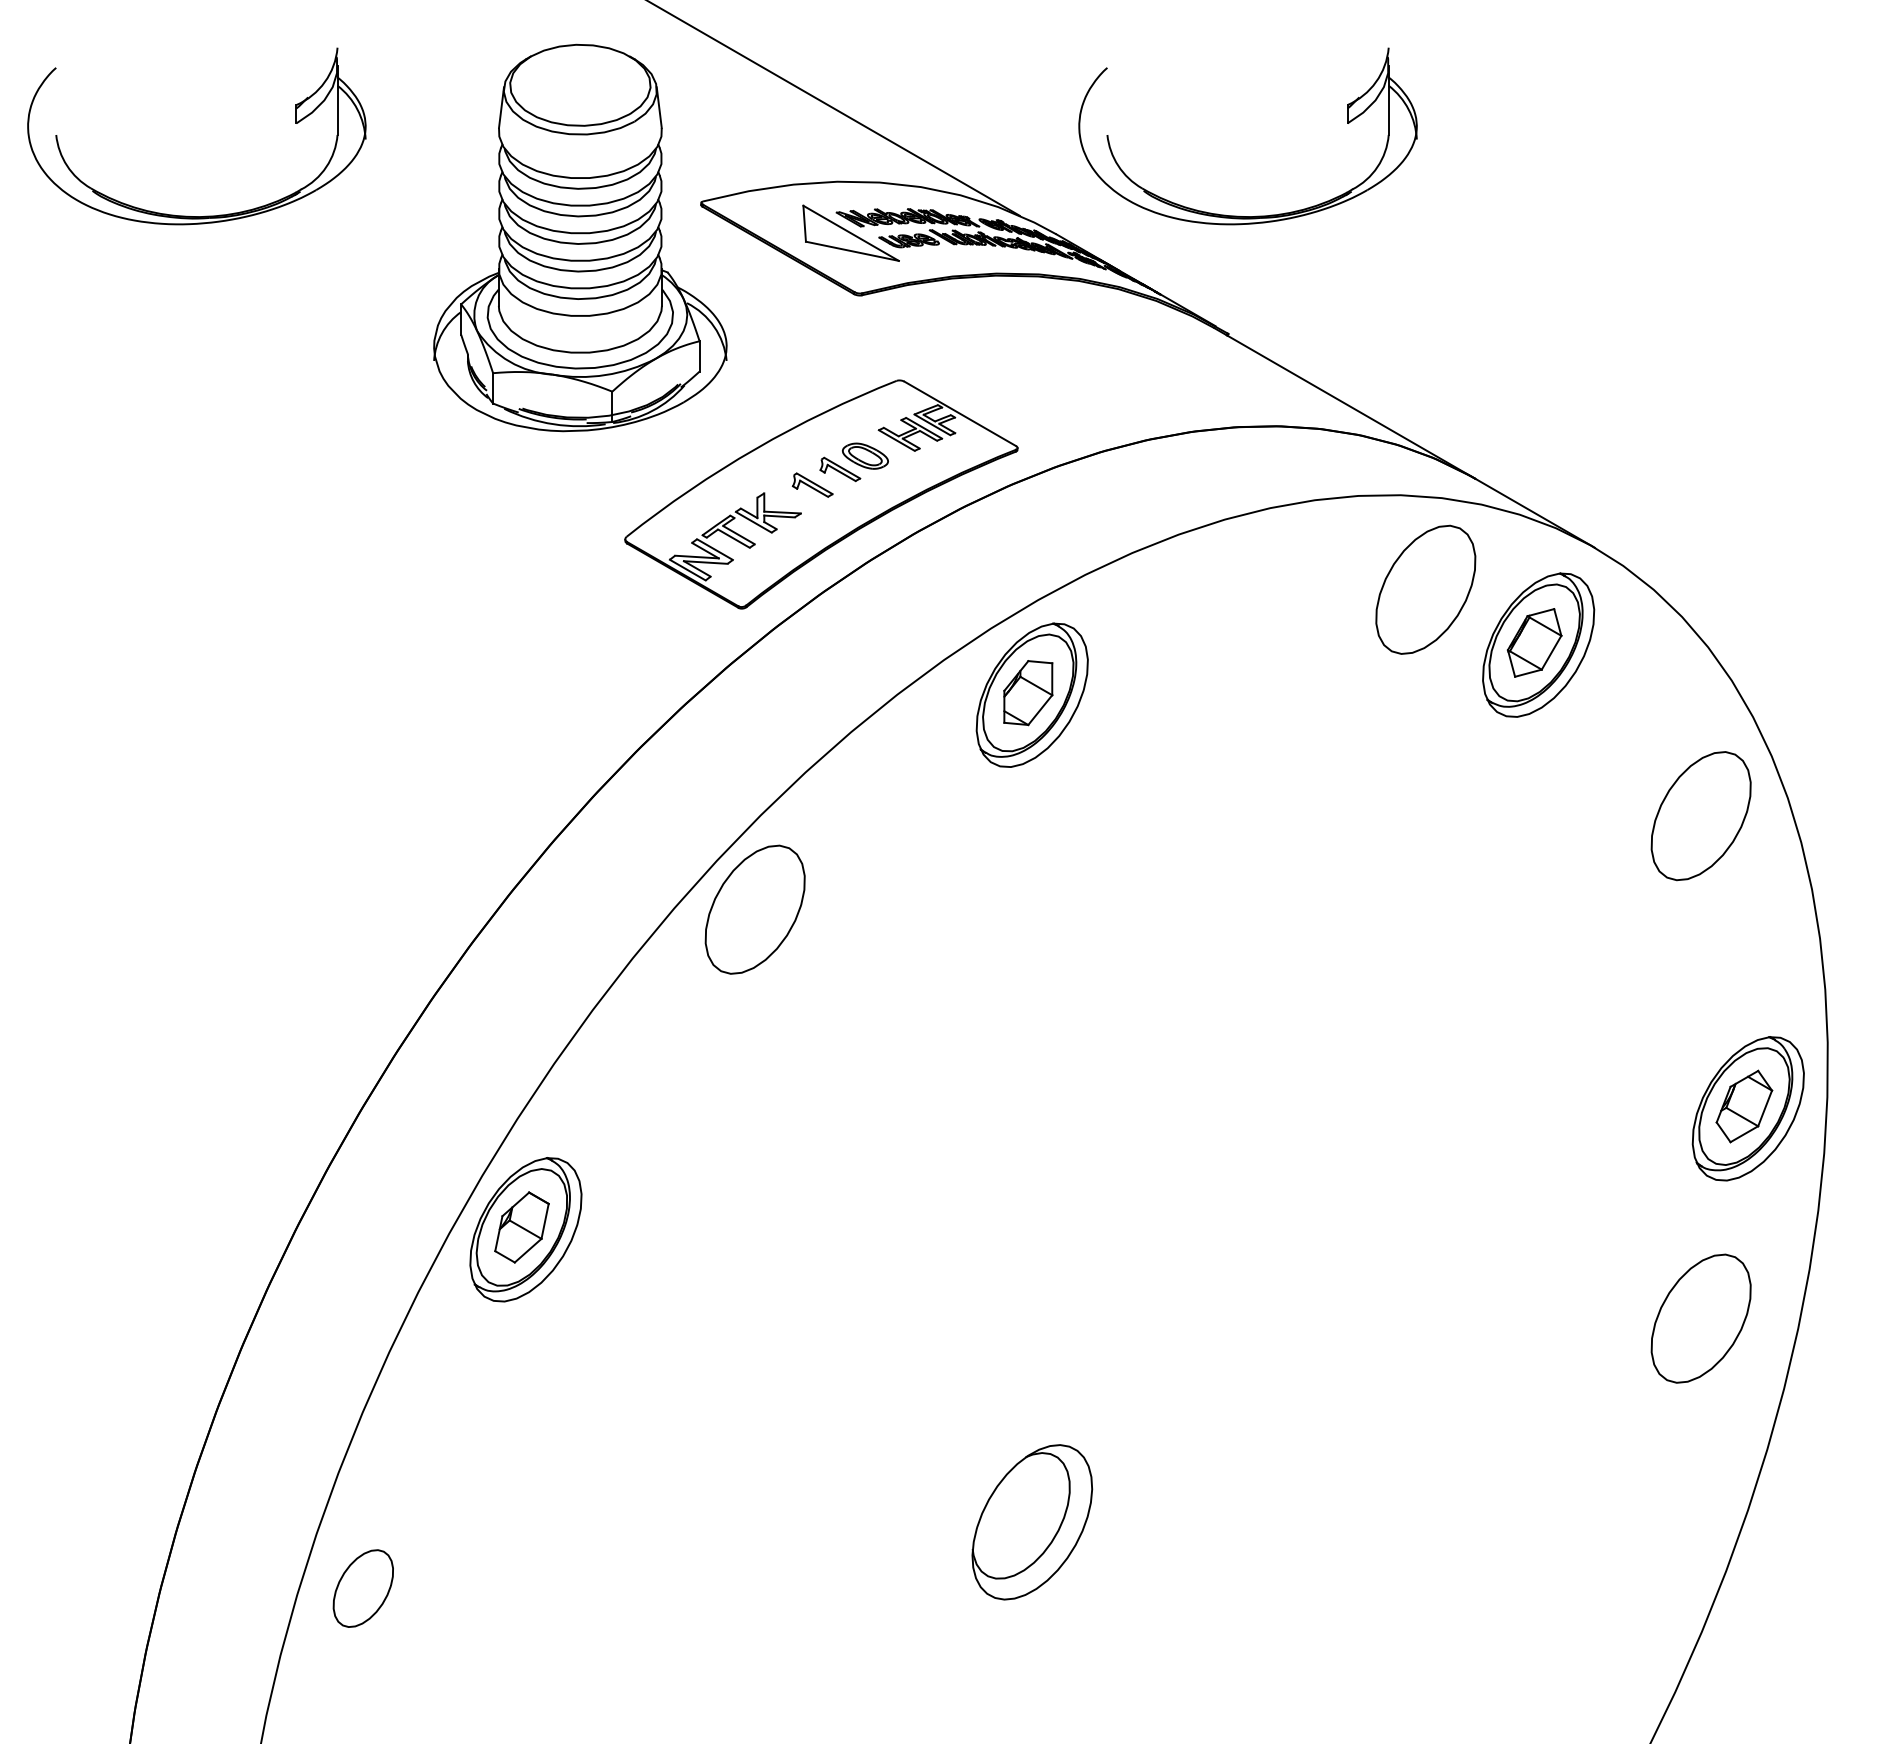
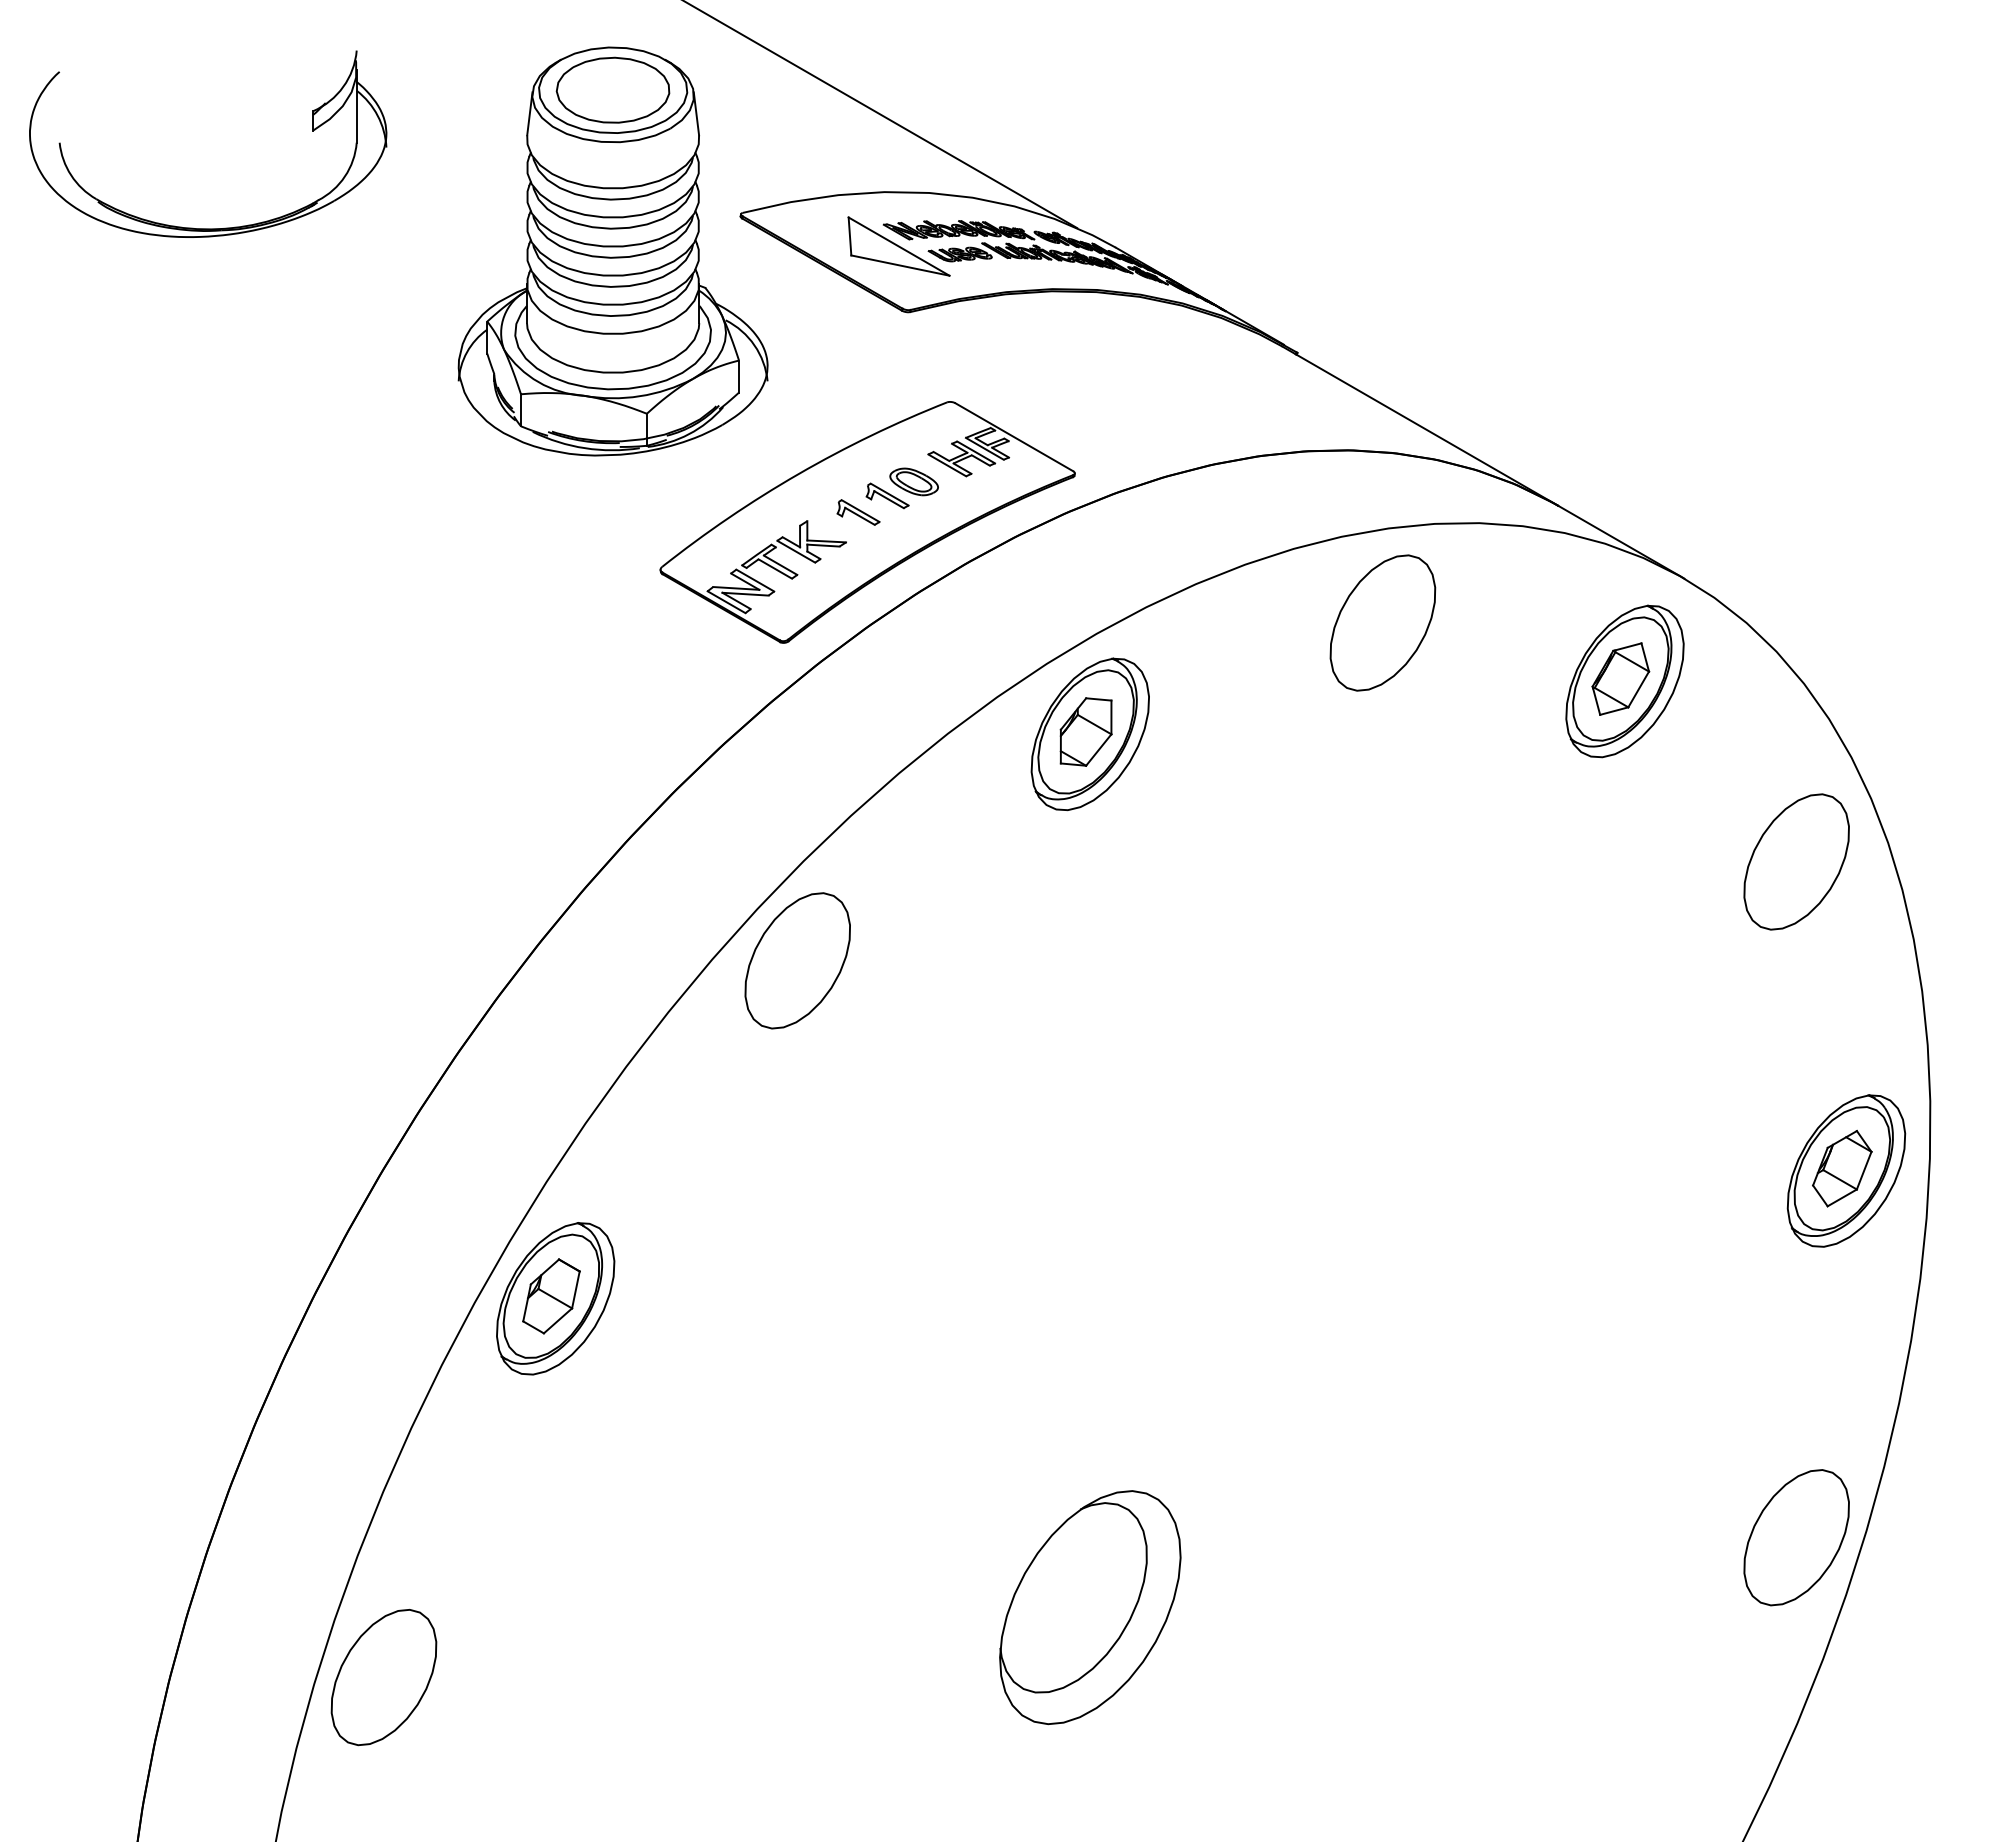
part: (579, 84) -> (612, 89), added
part: (1248, 216) -> (1318, 228), removed
part: (1425, 589) -> (1382, 622), moved
part: (1701, 1318) -> (1796, 1537), moved
part: (1032, 1522) -> (1090, 1607), size x1.43
part: (362, 1588) -> (383, 1677), size x1.67

